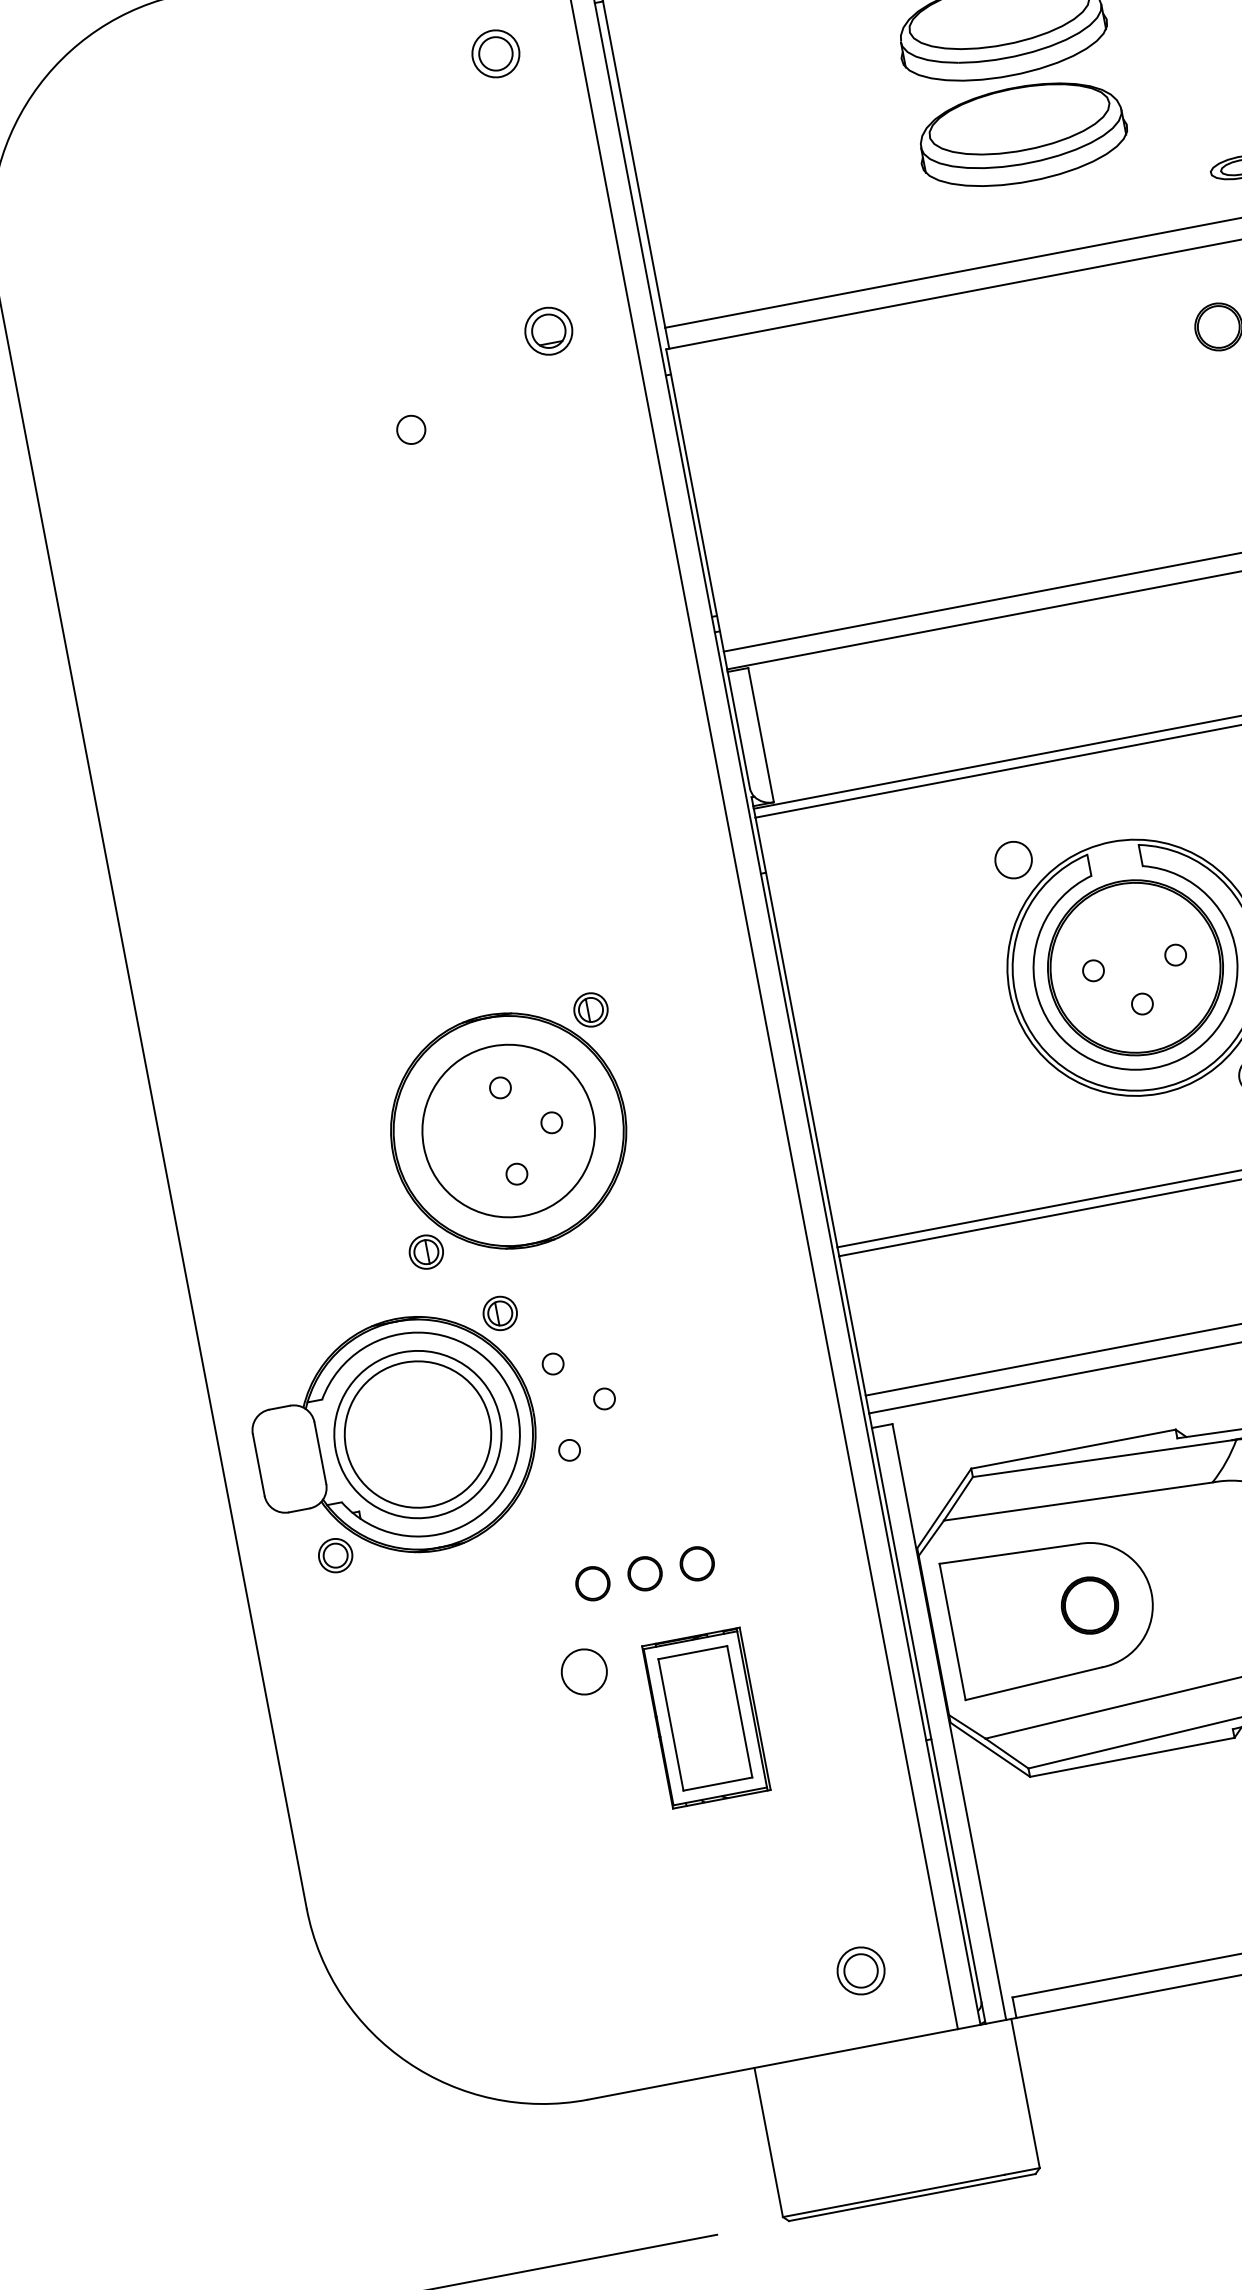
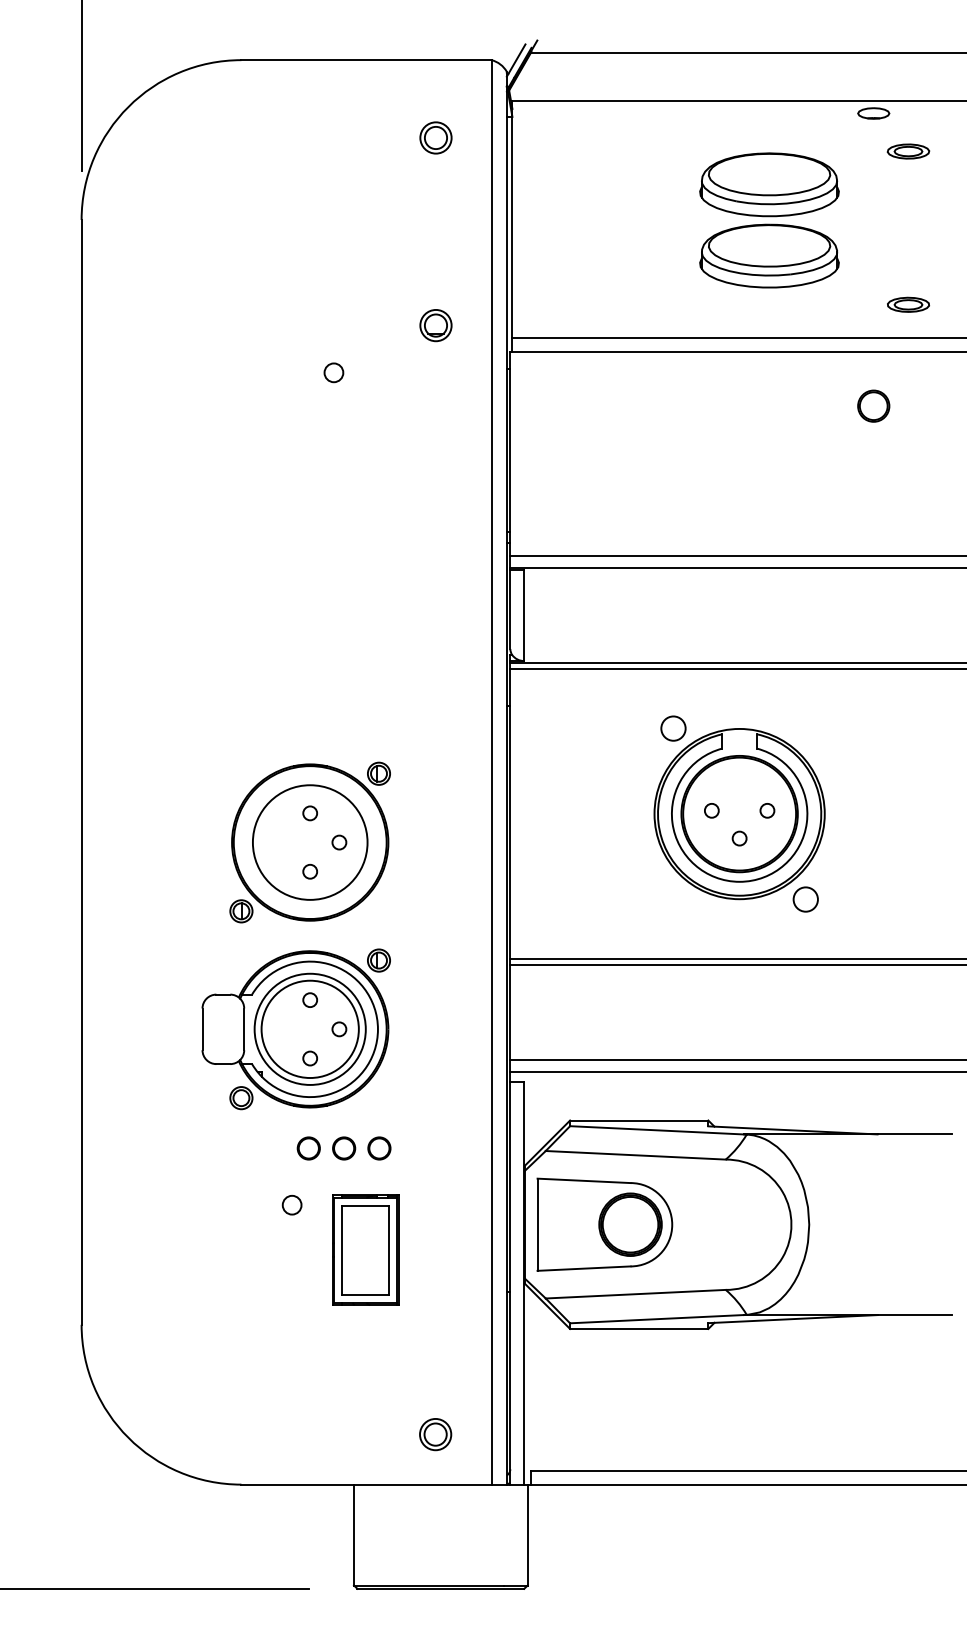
part: (396, 1438) -> (295, 1029), moved
part: (1089, 1605) -> (630, 1224), size x1.67
circle: (583, 1672) -> (291, 1205), size x0.62

